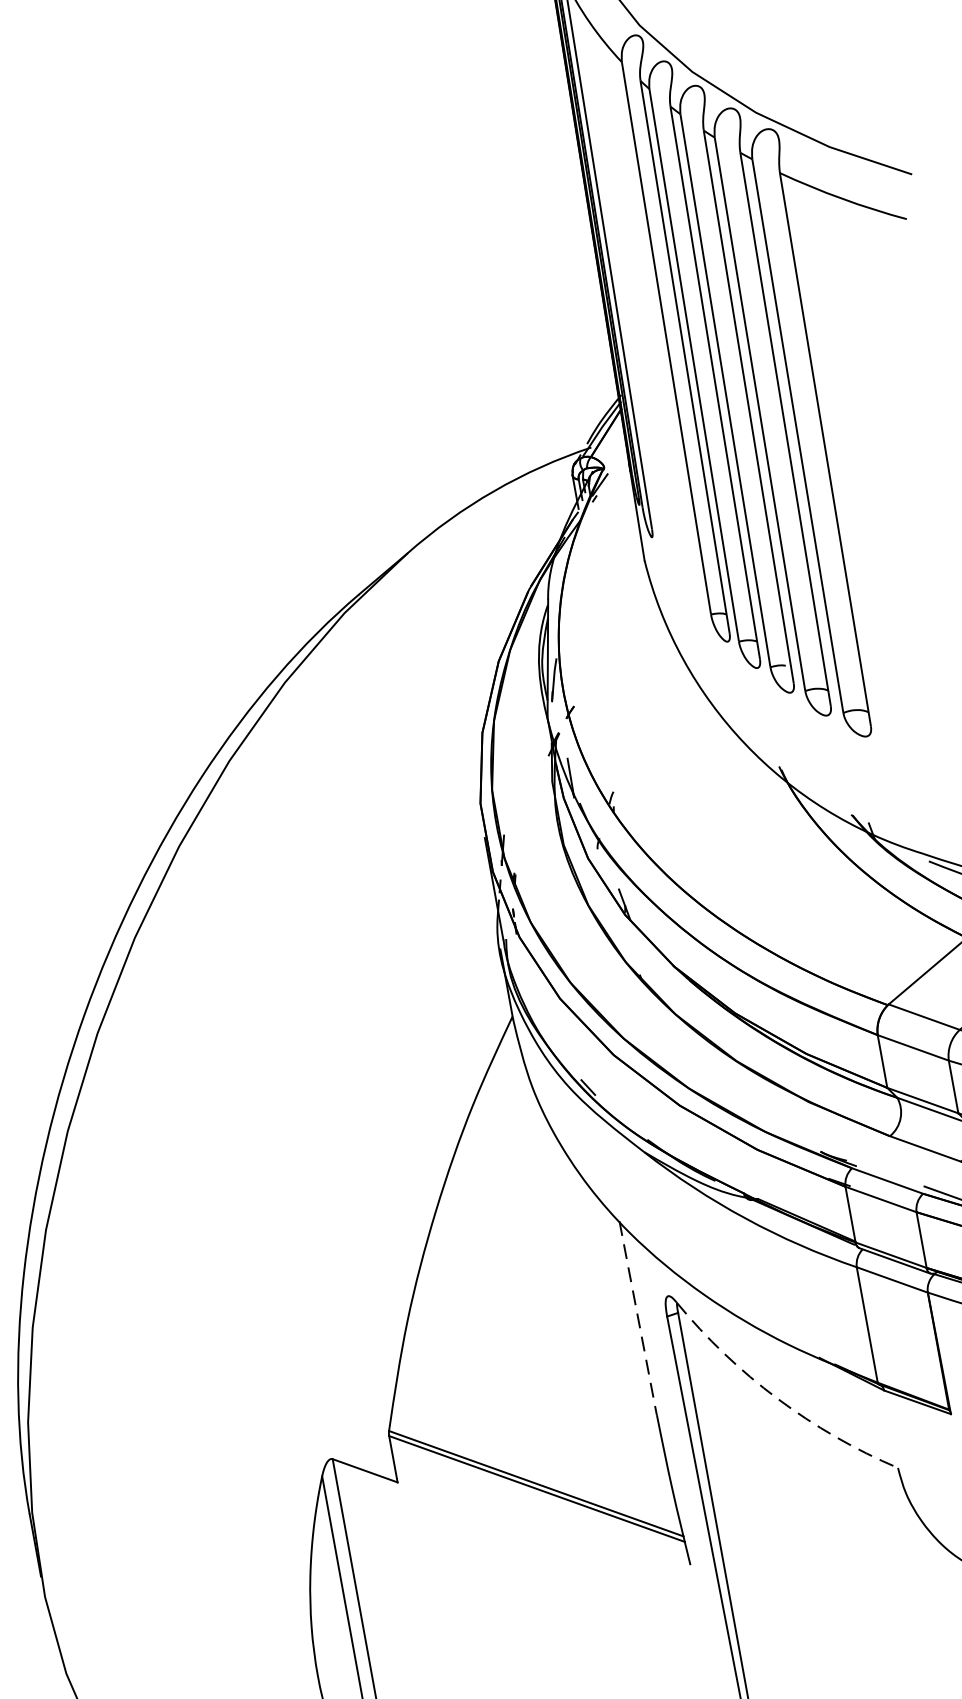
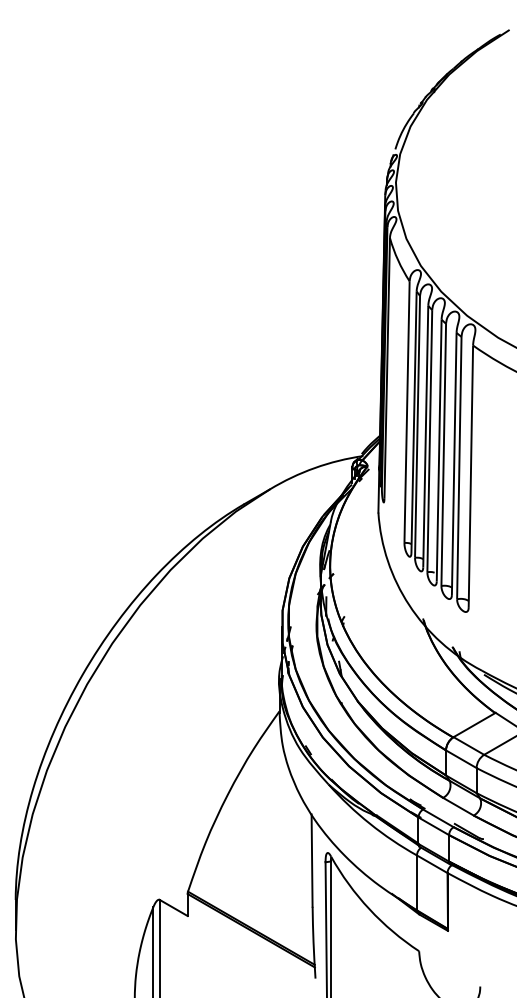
line: (639, 1319) -> (312, 861), dashed -> solid
arc: (777, 1399) -> (369, 909), dashed -> solid

